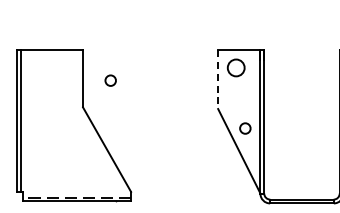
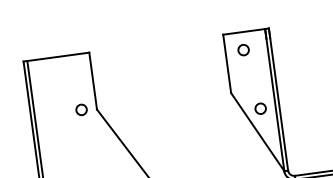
circle: (236, 68) -> (243, 50), size x0.62
circle: (110, 80) -> (81, 109), moved
line: (218, 80) -> (227, 64), dashed -> solid

